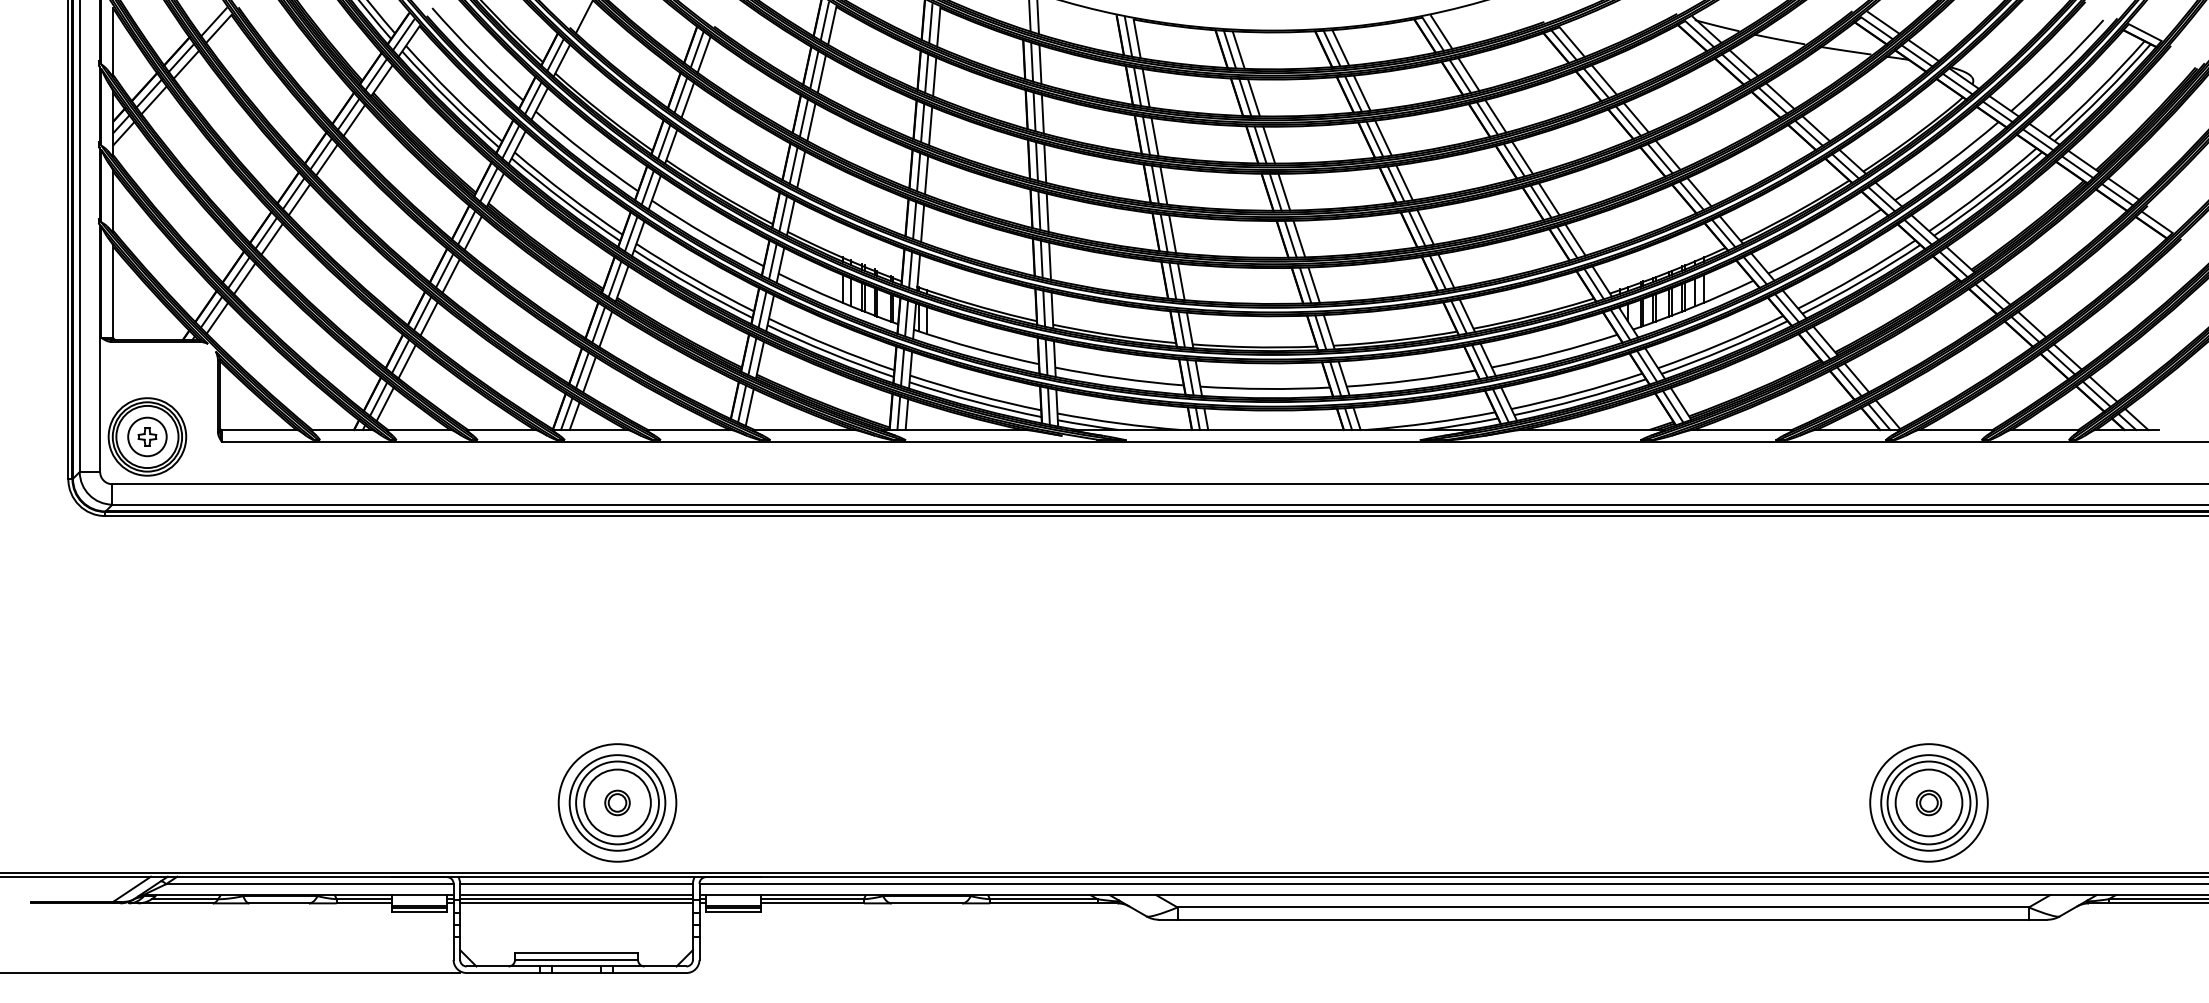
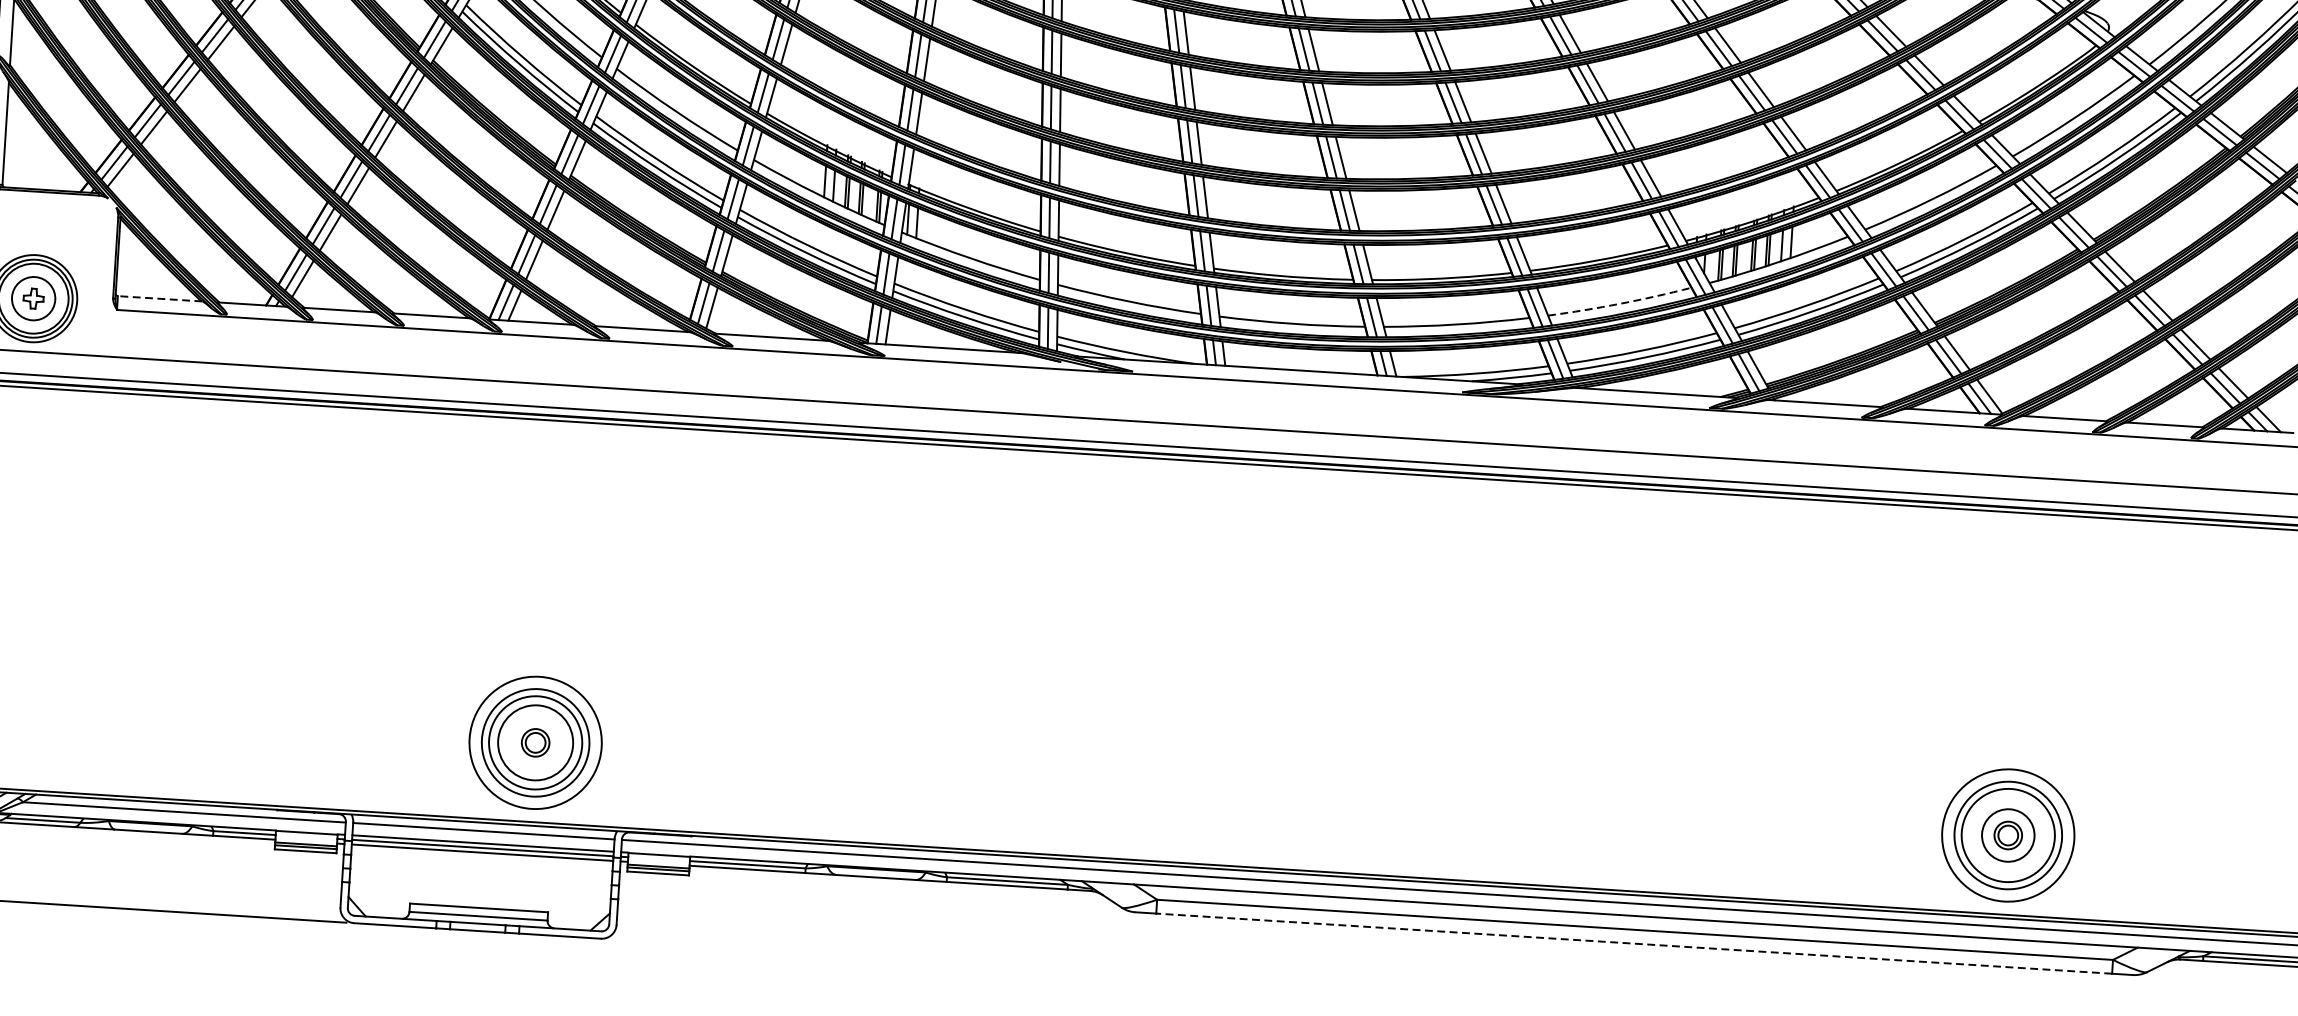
arc: (1555, 352) -> (1620, 303), solid -> dashed
line: (259, 430) -> (159, 299), solid -> dashed
circle: (1928, 802) -> (2007, 834), size x0.7
line: (1603, 919) -> (1634, 943), solid -> dashed

